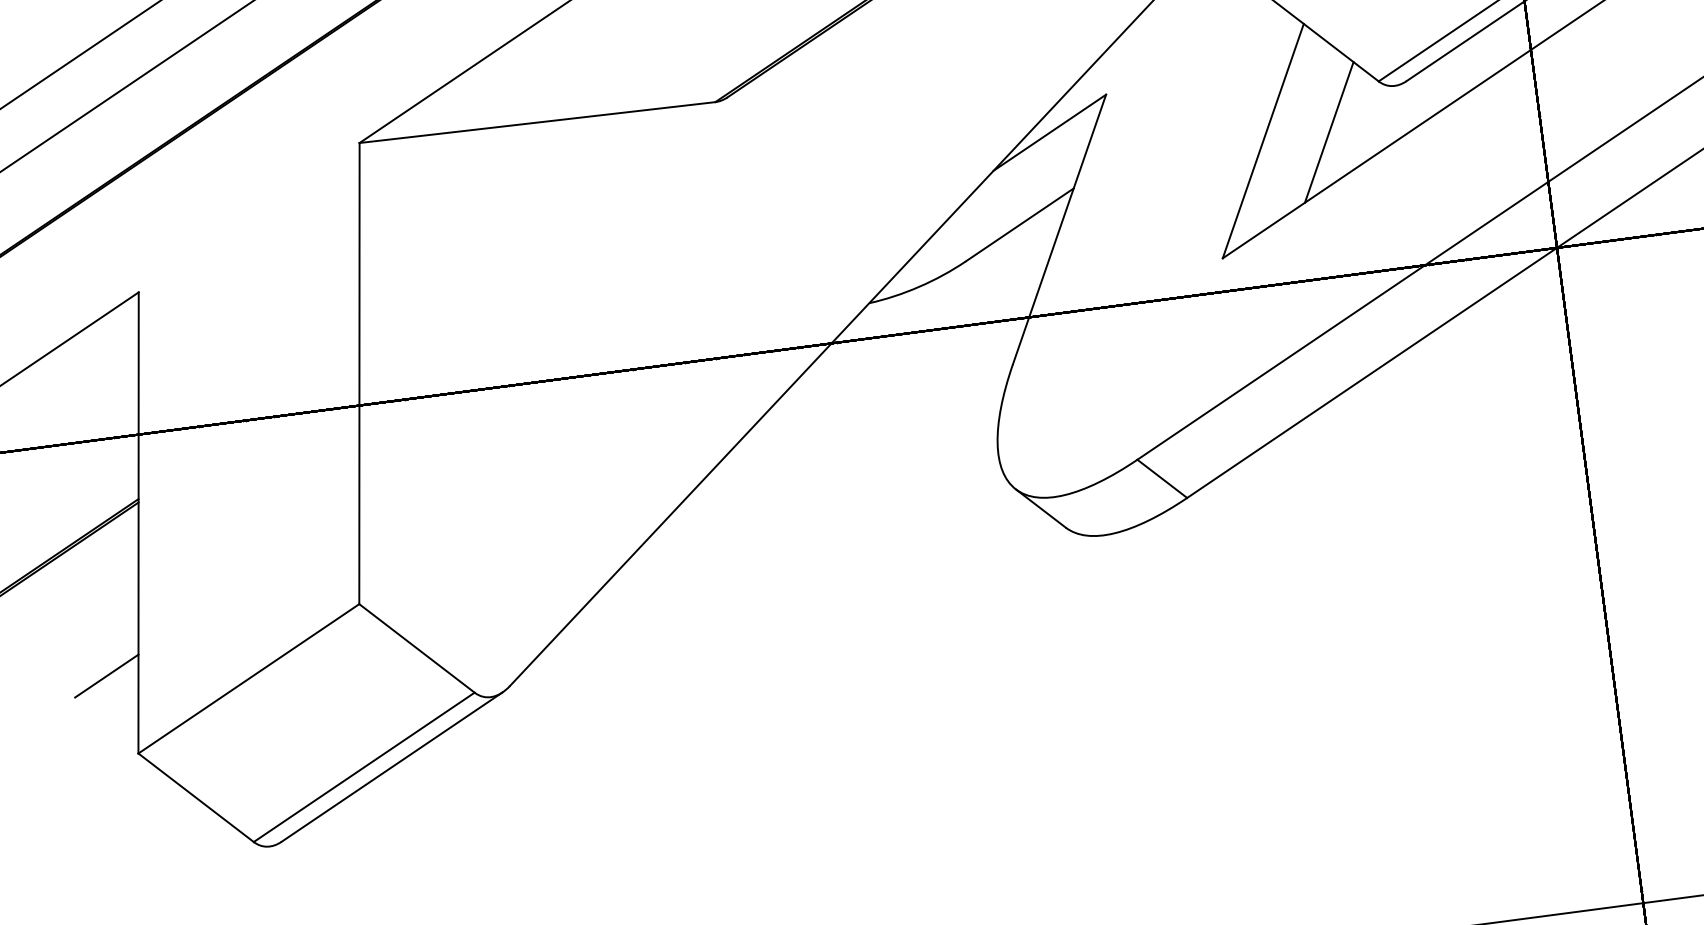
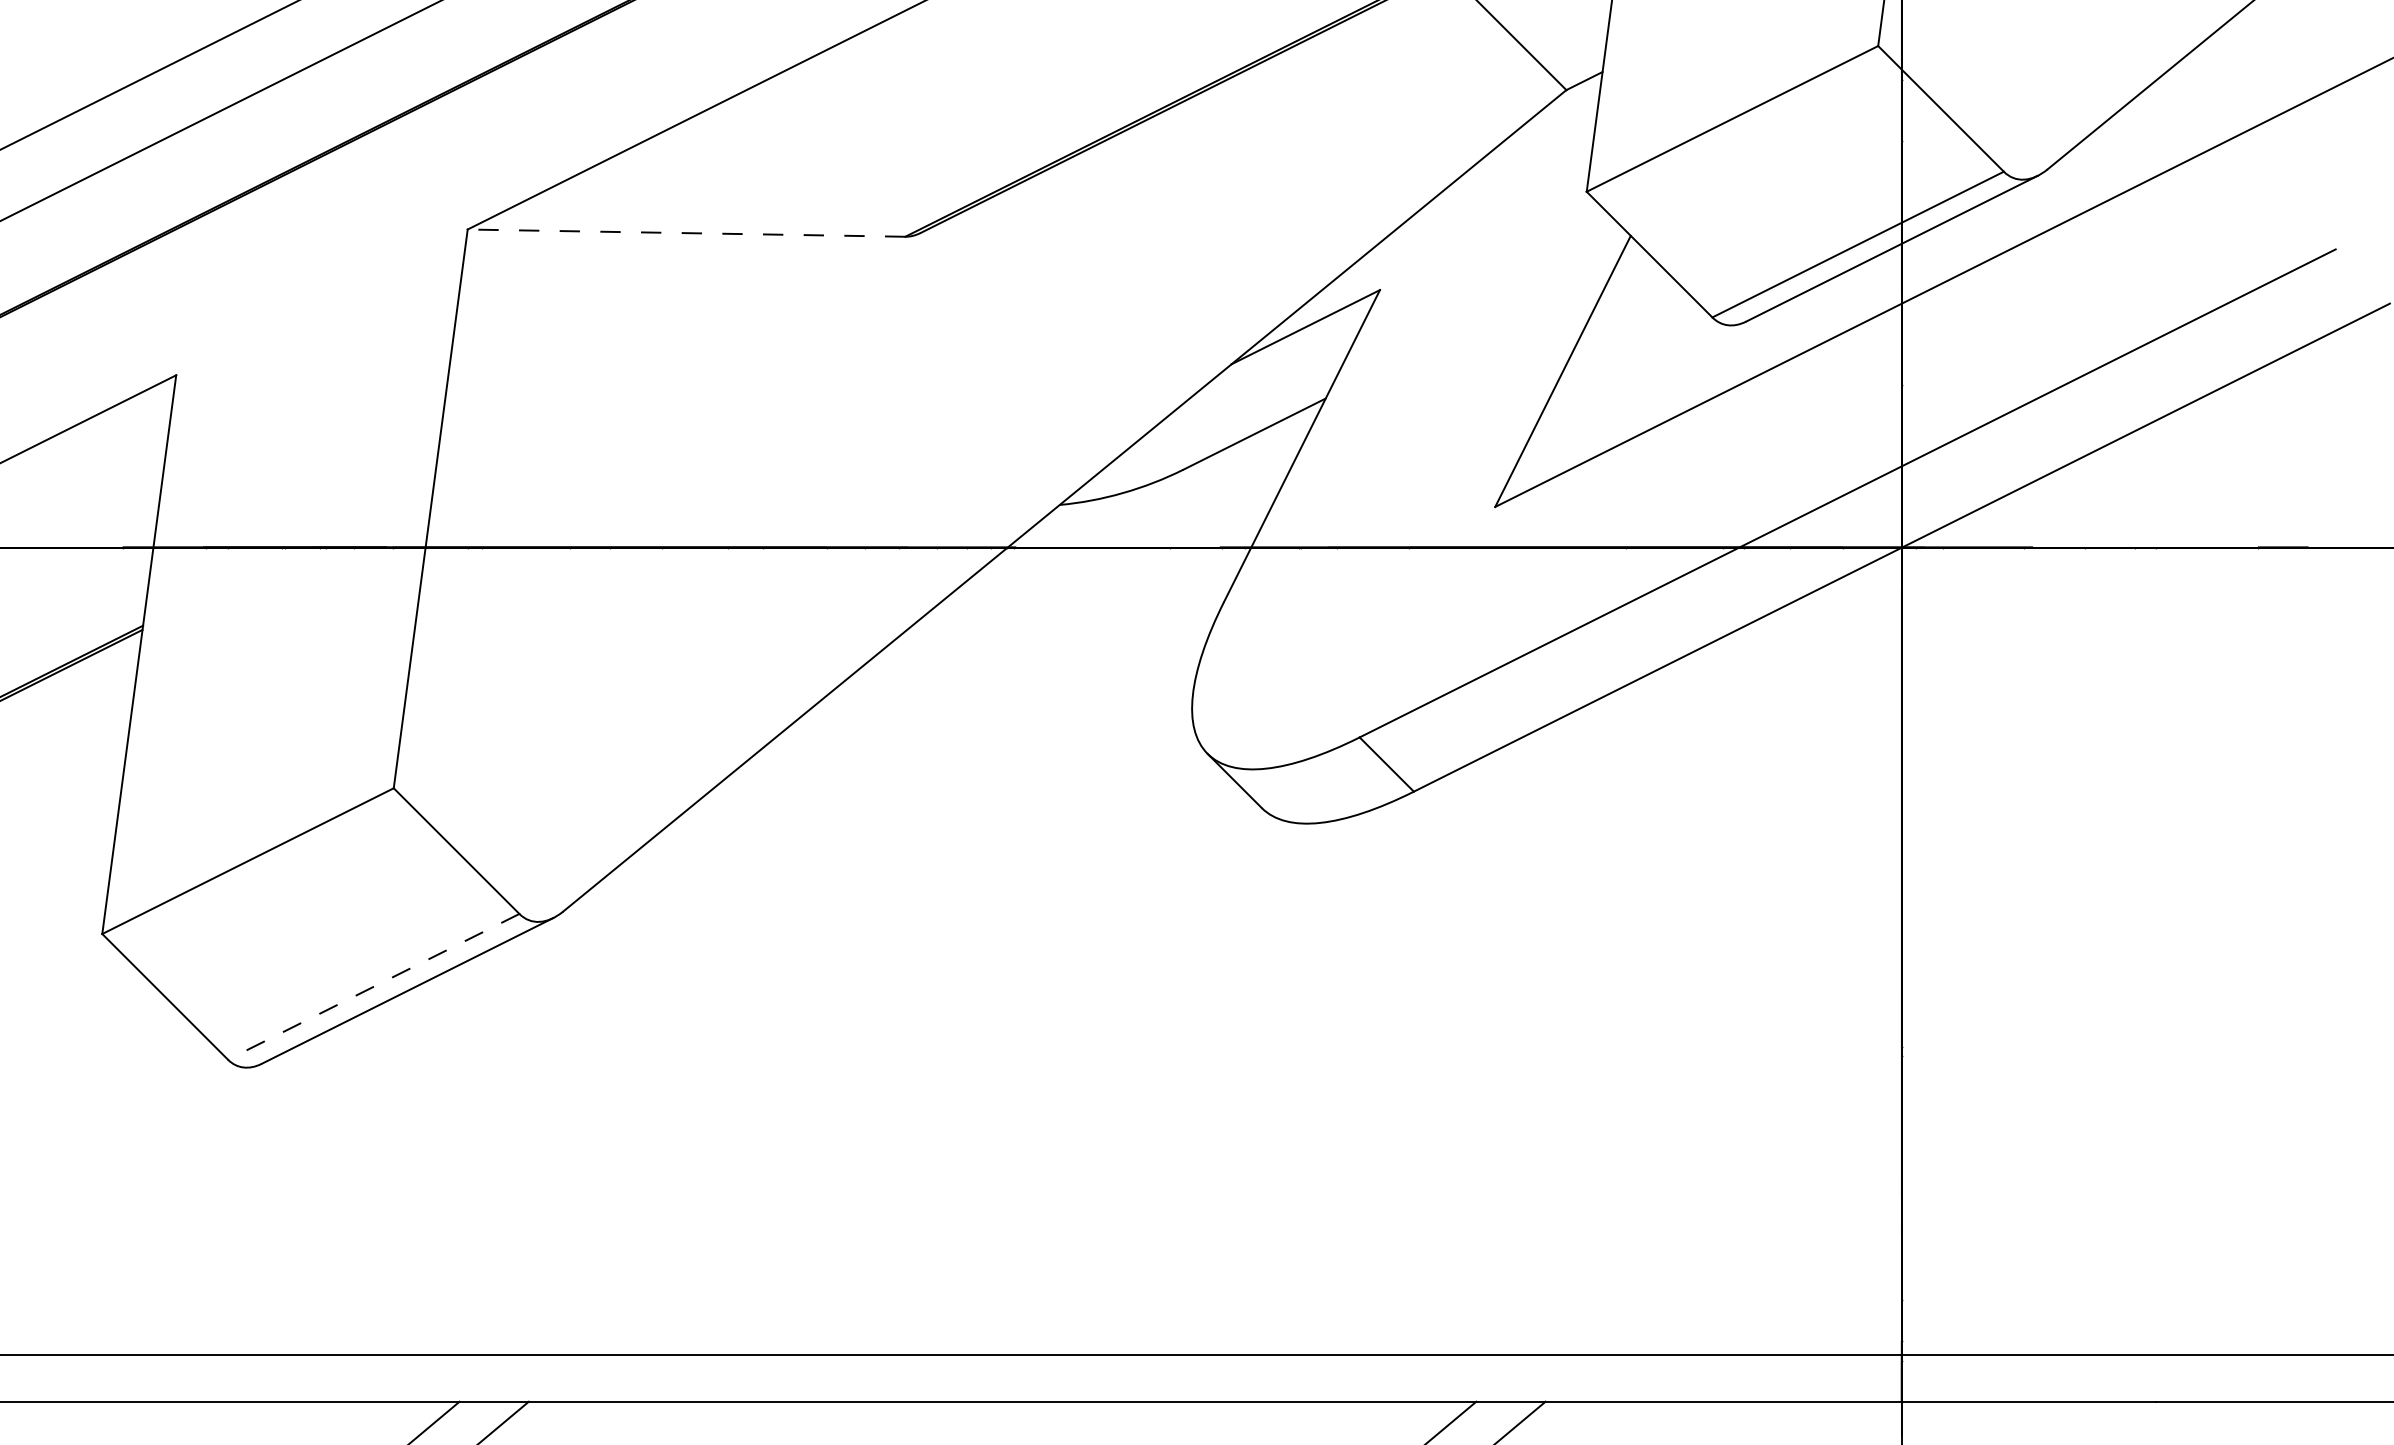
line: (537, 122) -> (686, 233), solid -> dashed
line: (1329, 132) -> (1644, 371), removed
line: (106, 676) -> (76, 835), removed
line: (364, 767) -> (373, 986), solid -> dashed

